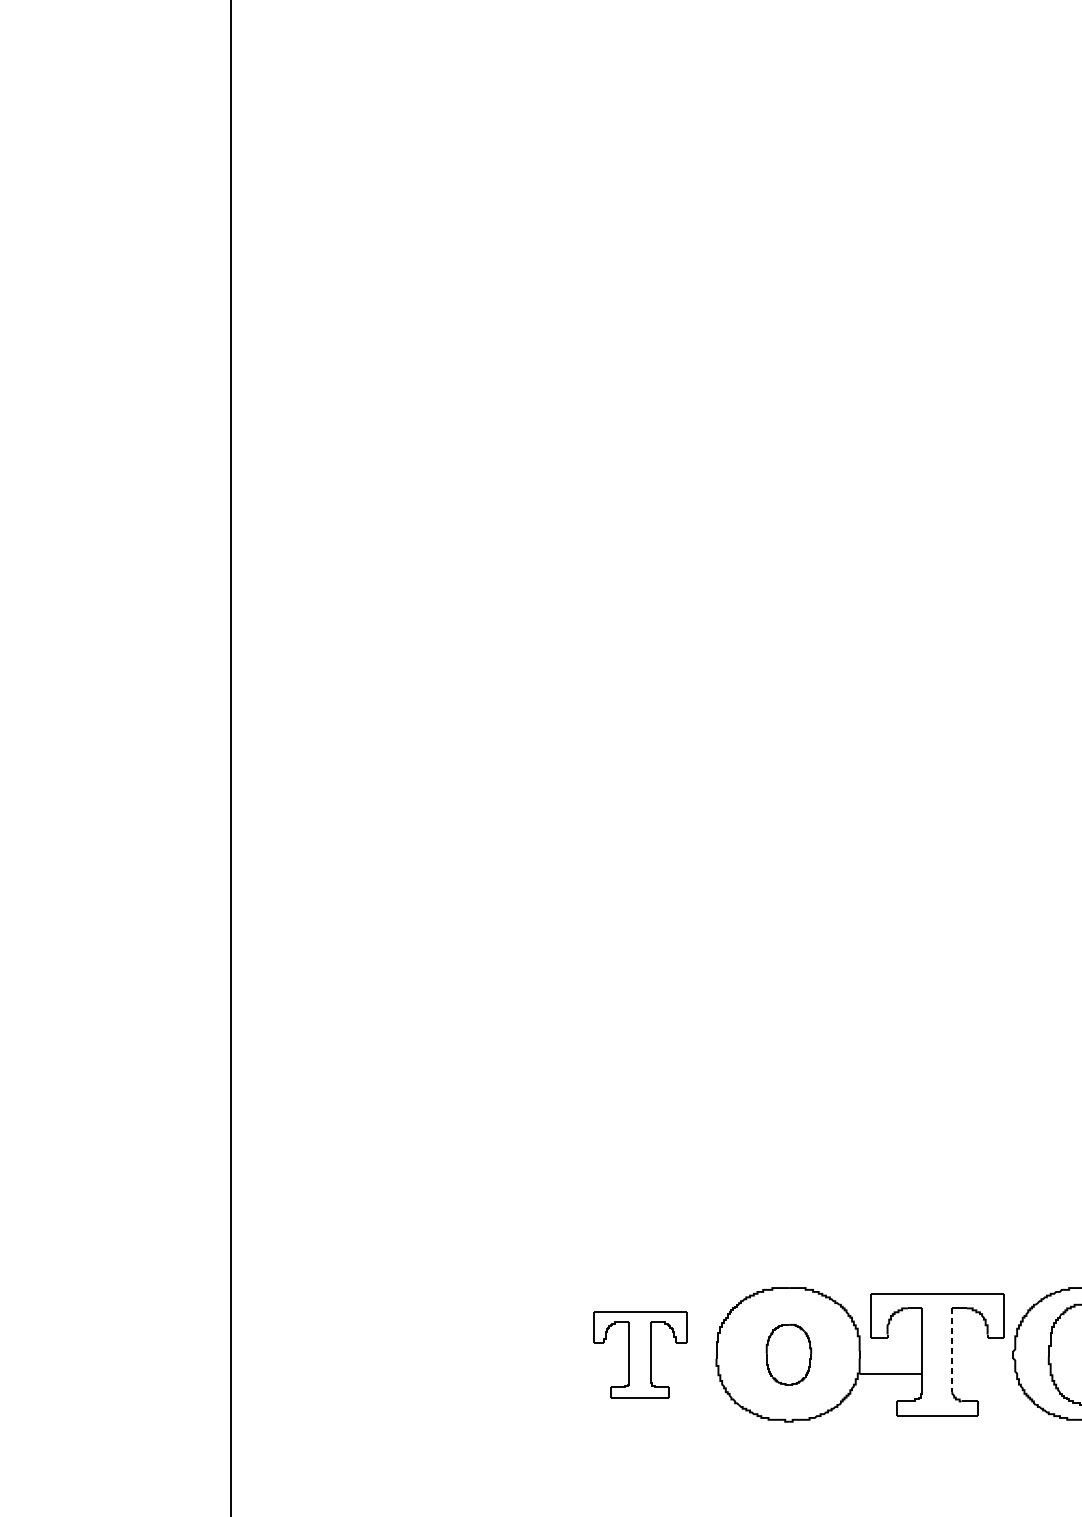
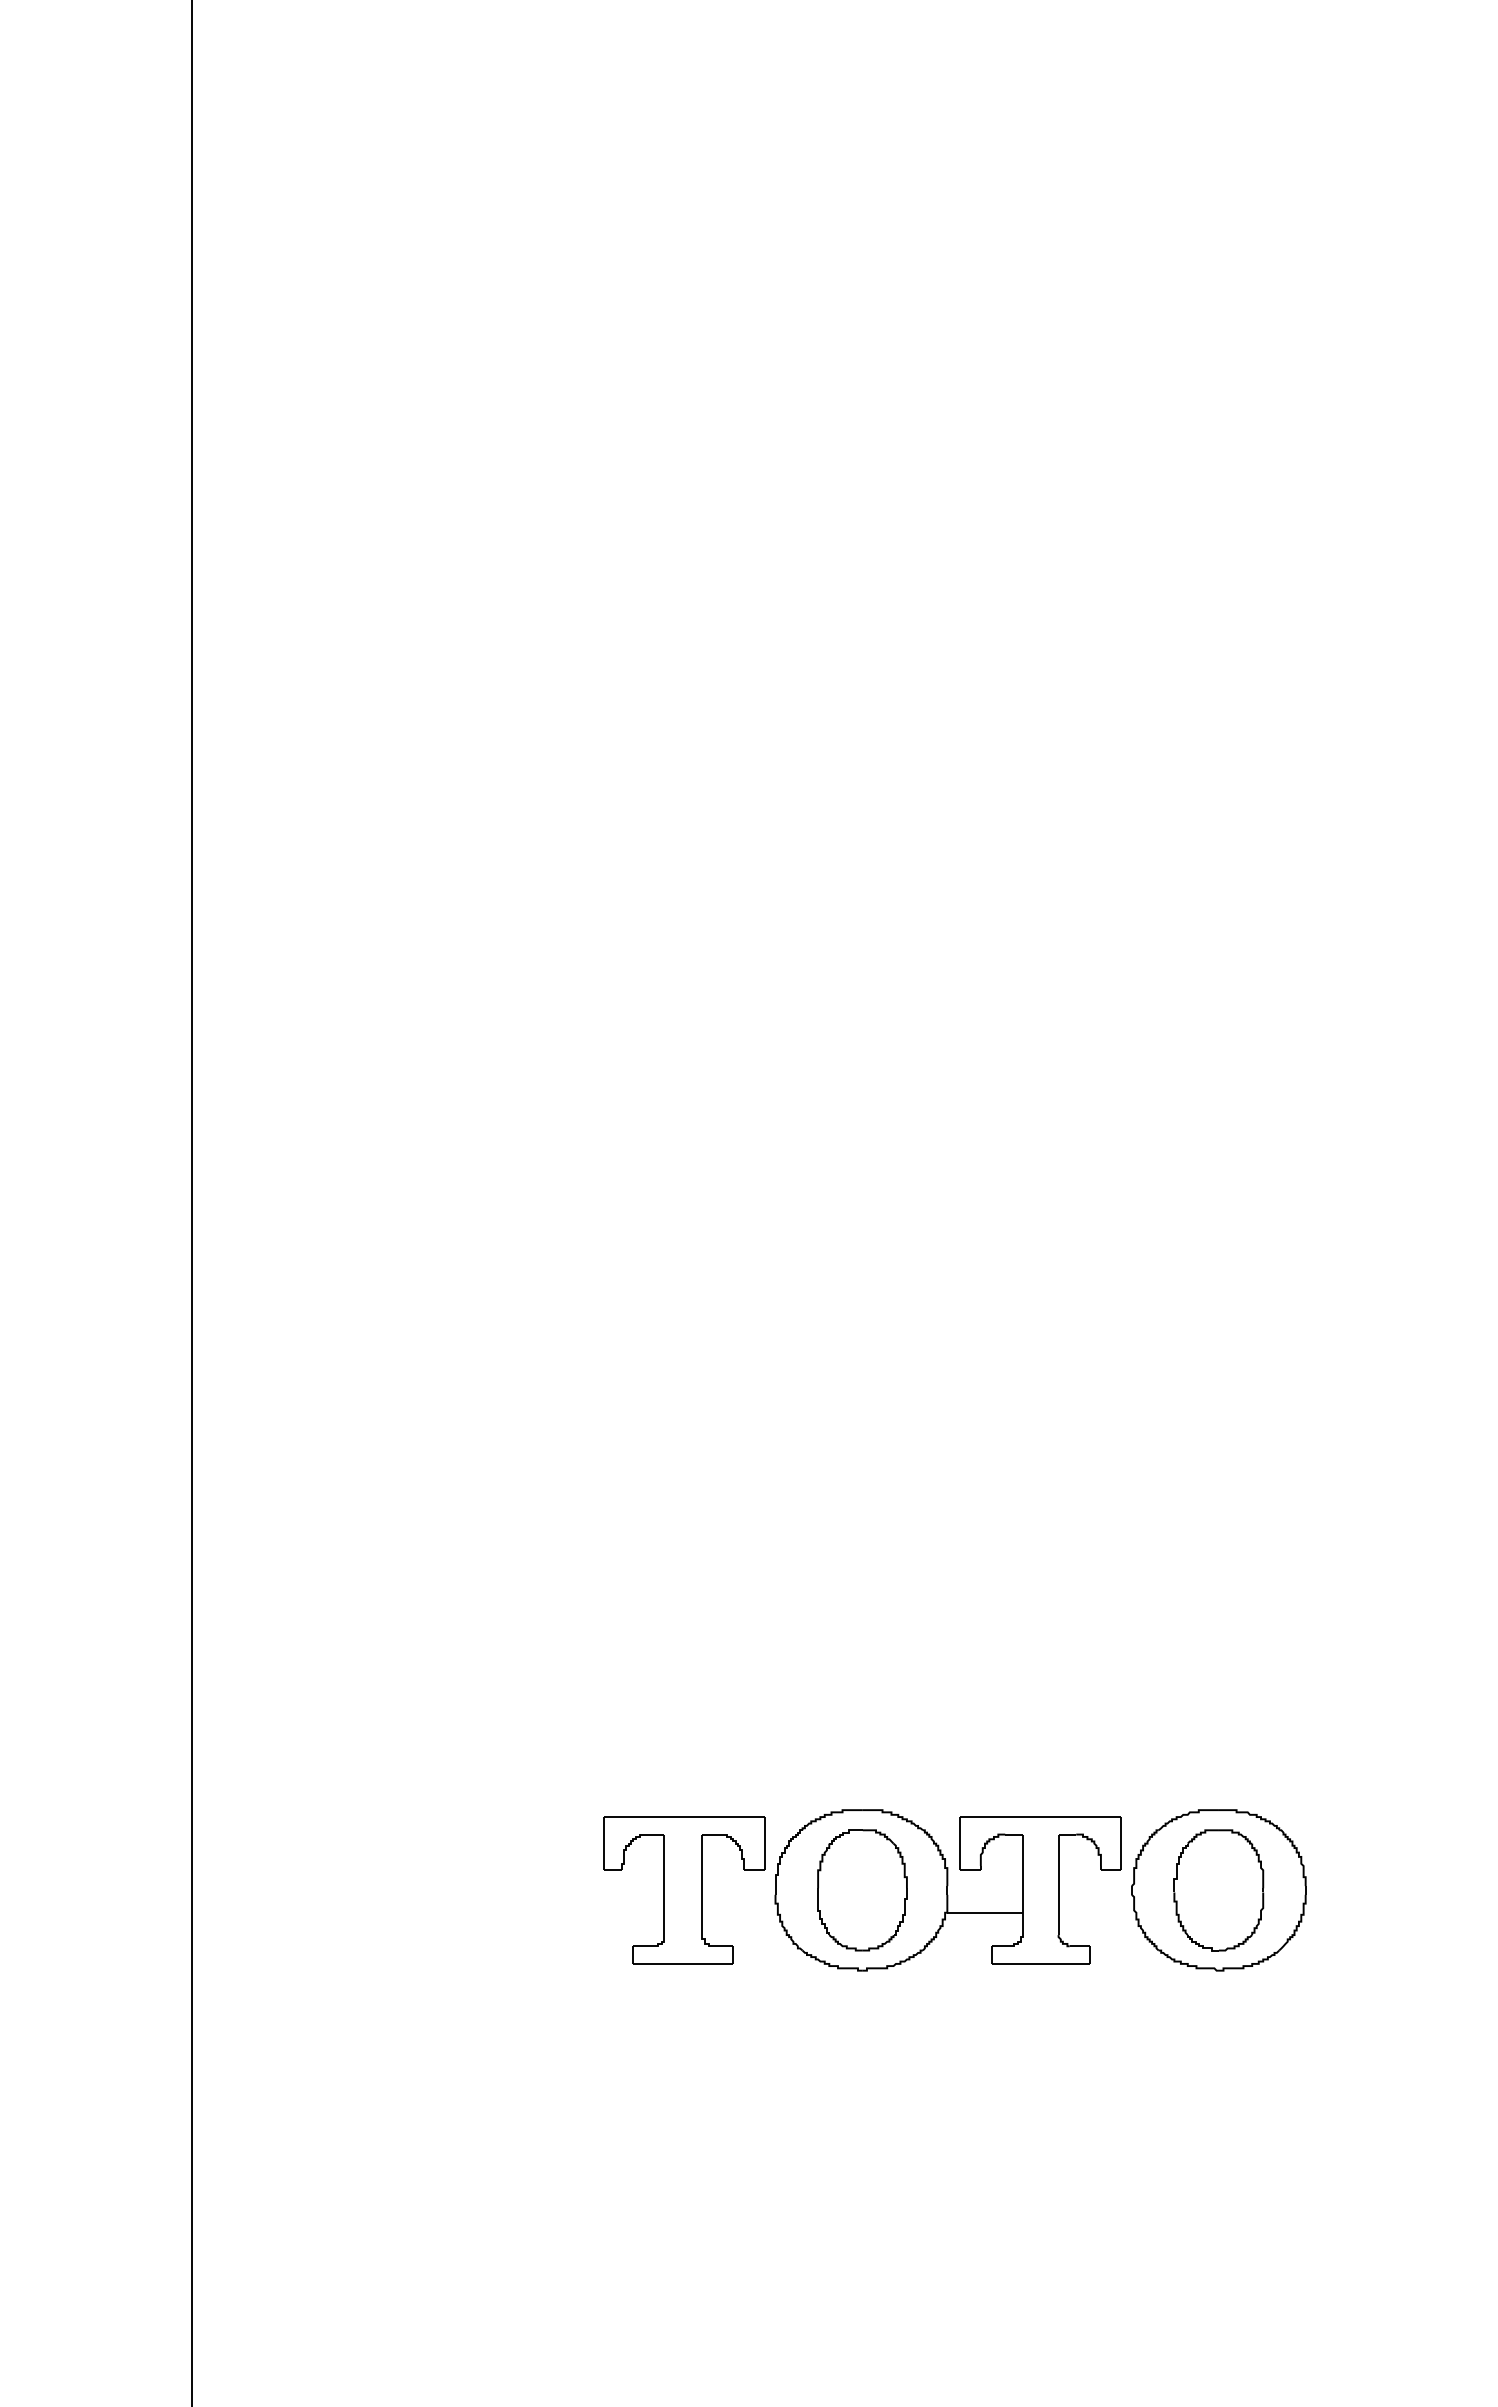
line: (952, 1350) -> (1058, 1885), dashed -> solid
part: (640, 1354) -> (684, 1890), size x1.43
part: (788, 1354) -> (862, 1890), size x1.67

